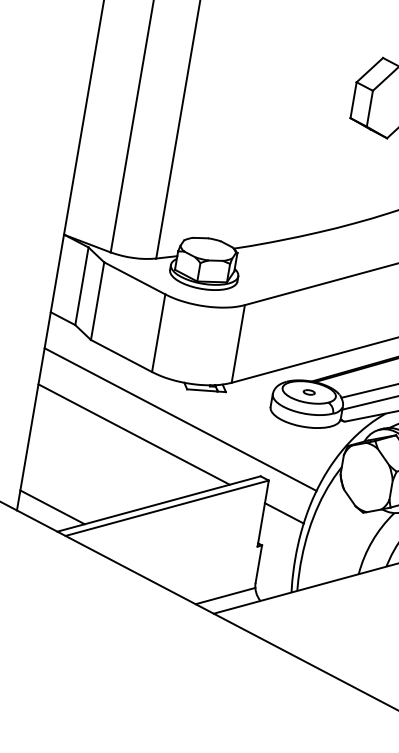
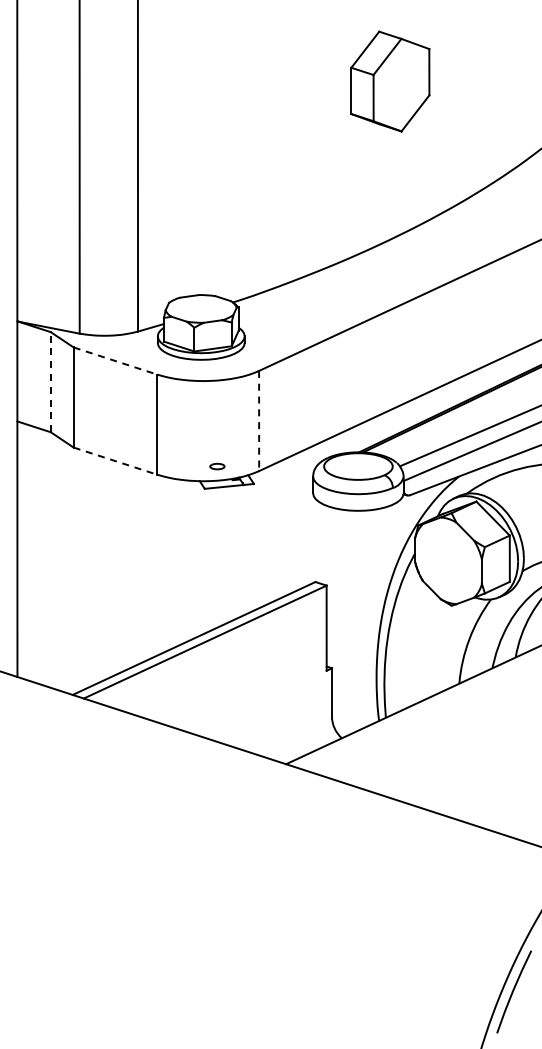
line: (134, 278) -> (115, 361), solid -> dashed
line: (81, 285) -> (50, 381), solid -> dashed
line: (238, 344) -> (259, 421), solid -> dashed
line: (121, 356) -> (115, 461), solid -> dashed
part: (309, 392) -> (217, 466), moved
line: (180, 419) -> (202, 527), removed
line: (133, 434) -> (147, 556), removed
line: (52, 507) -> (61, 665), removed
line: (283, 513) -> (352, 623), removed
line: (225, 595) -> (296, 739), removed

